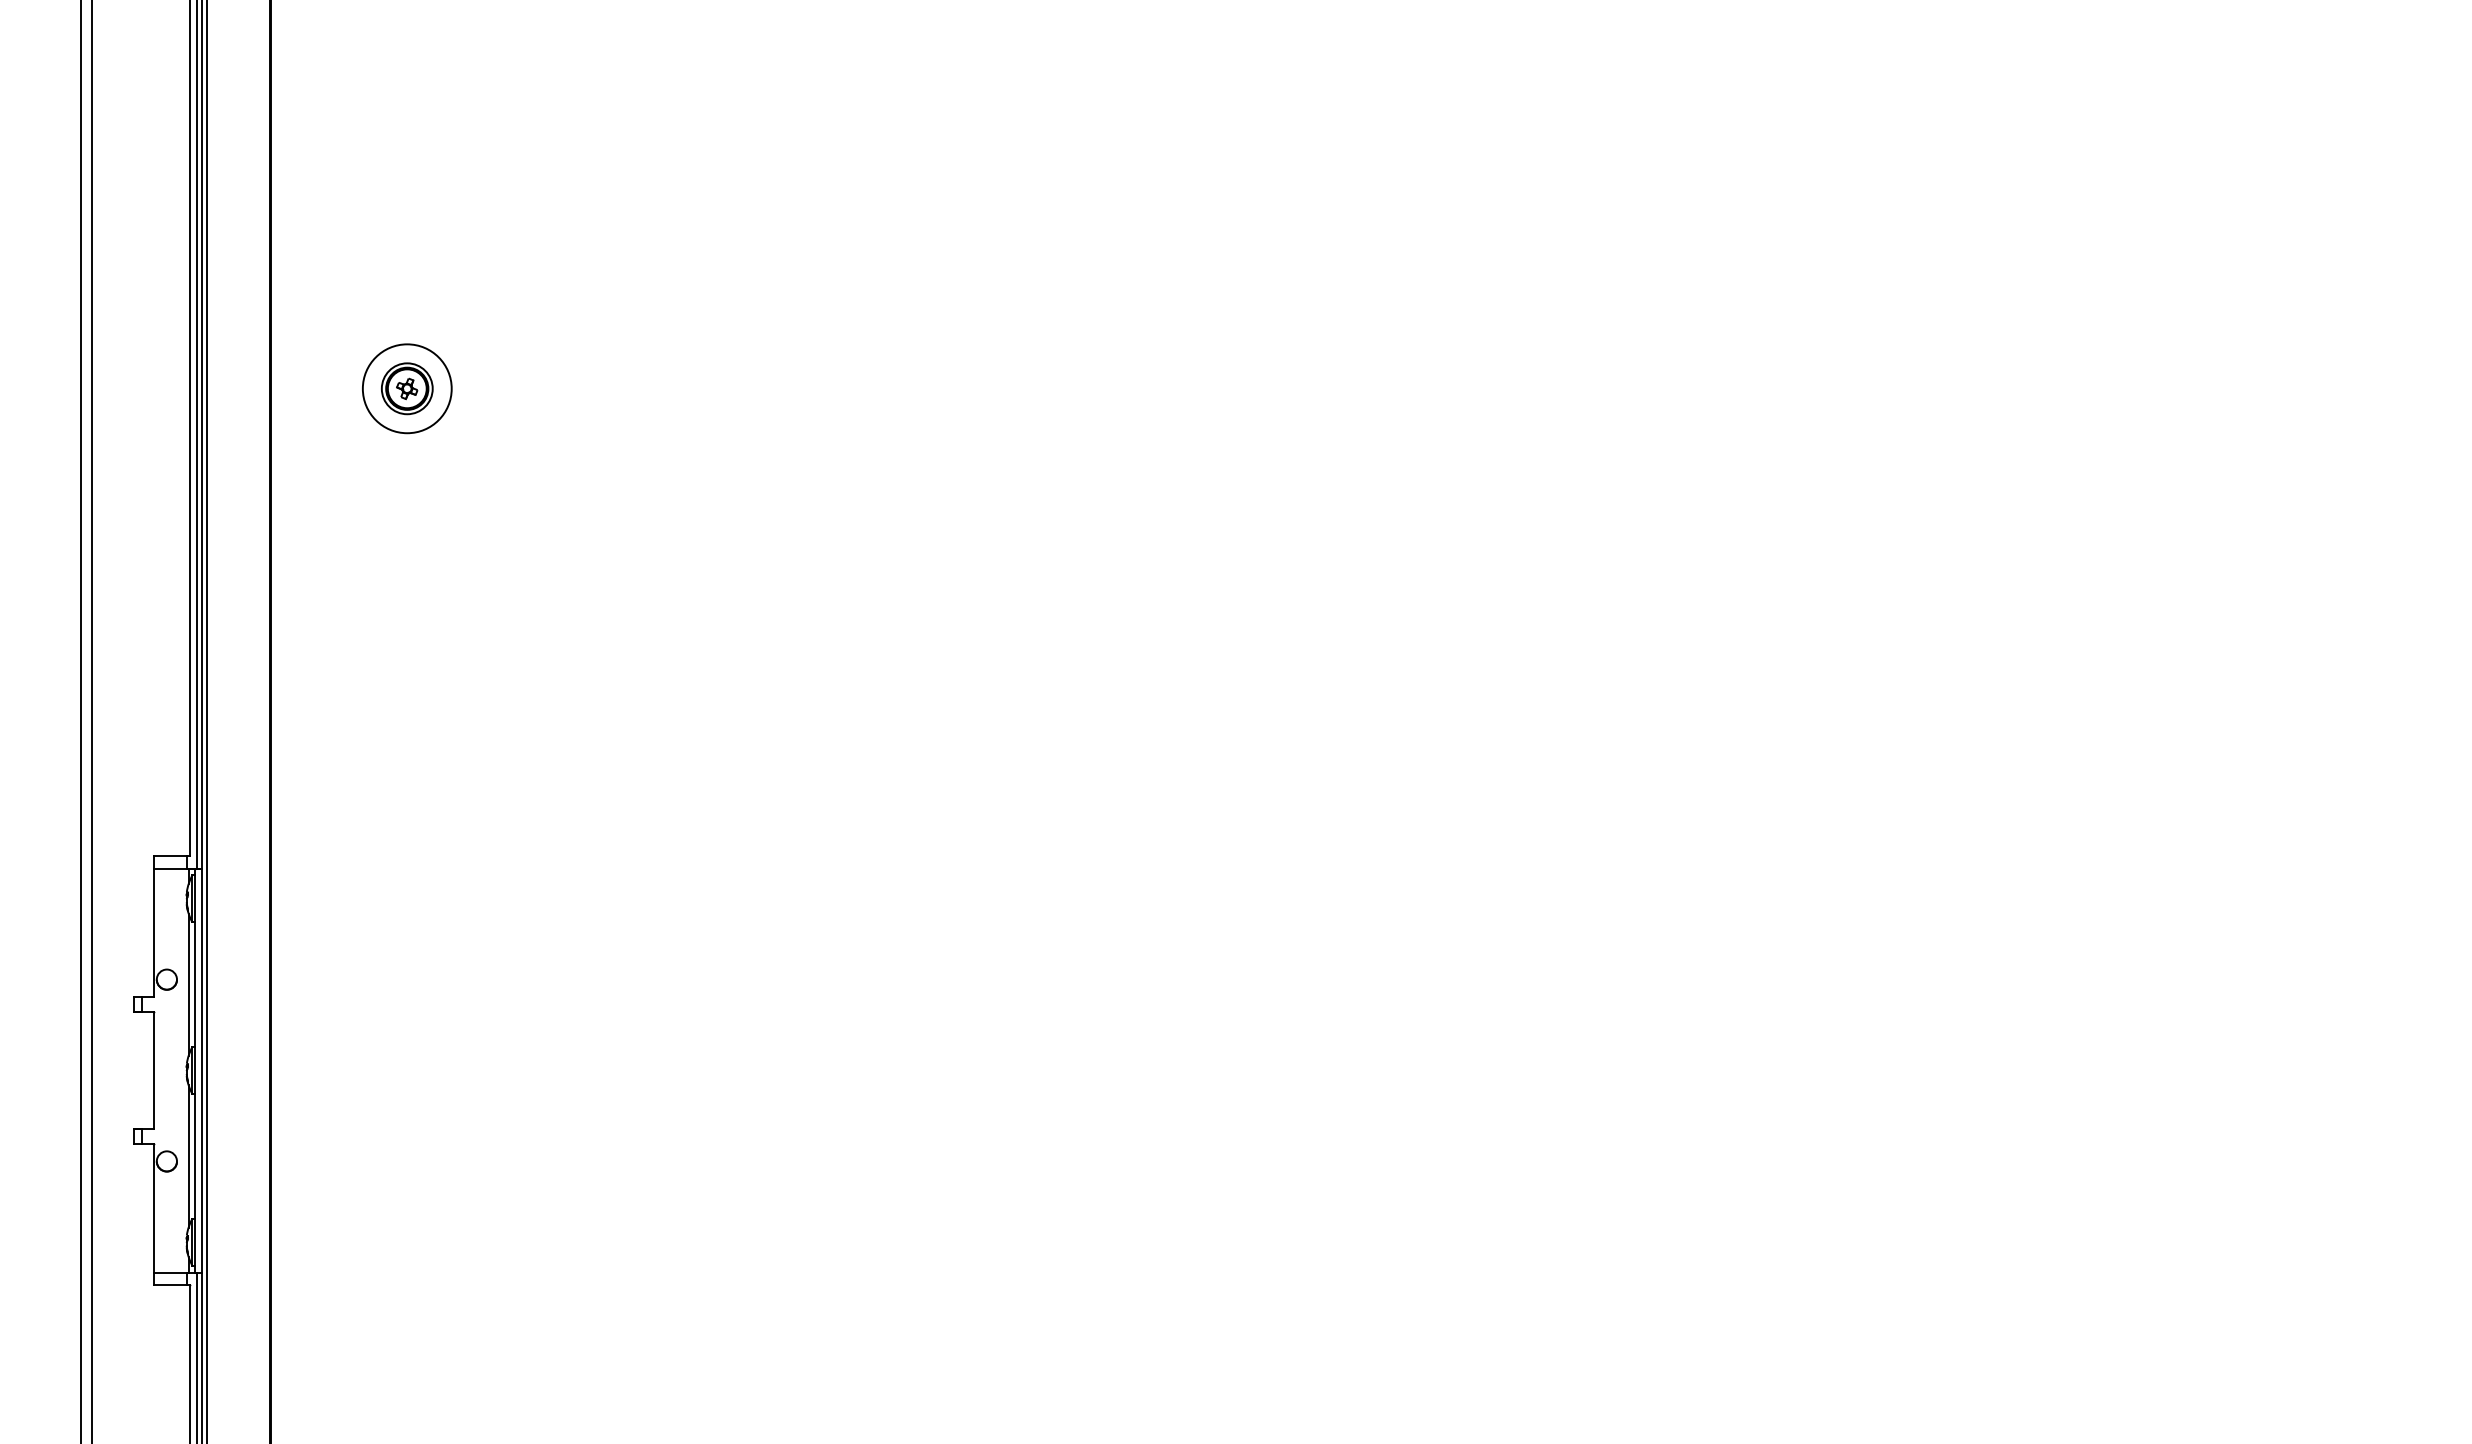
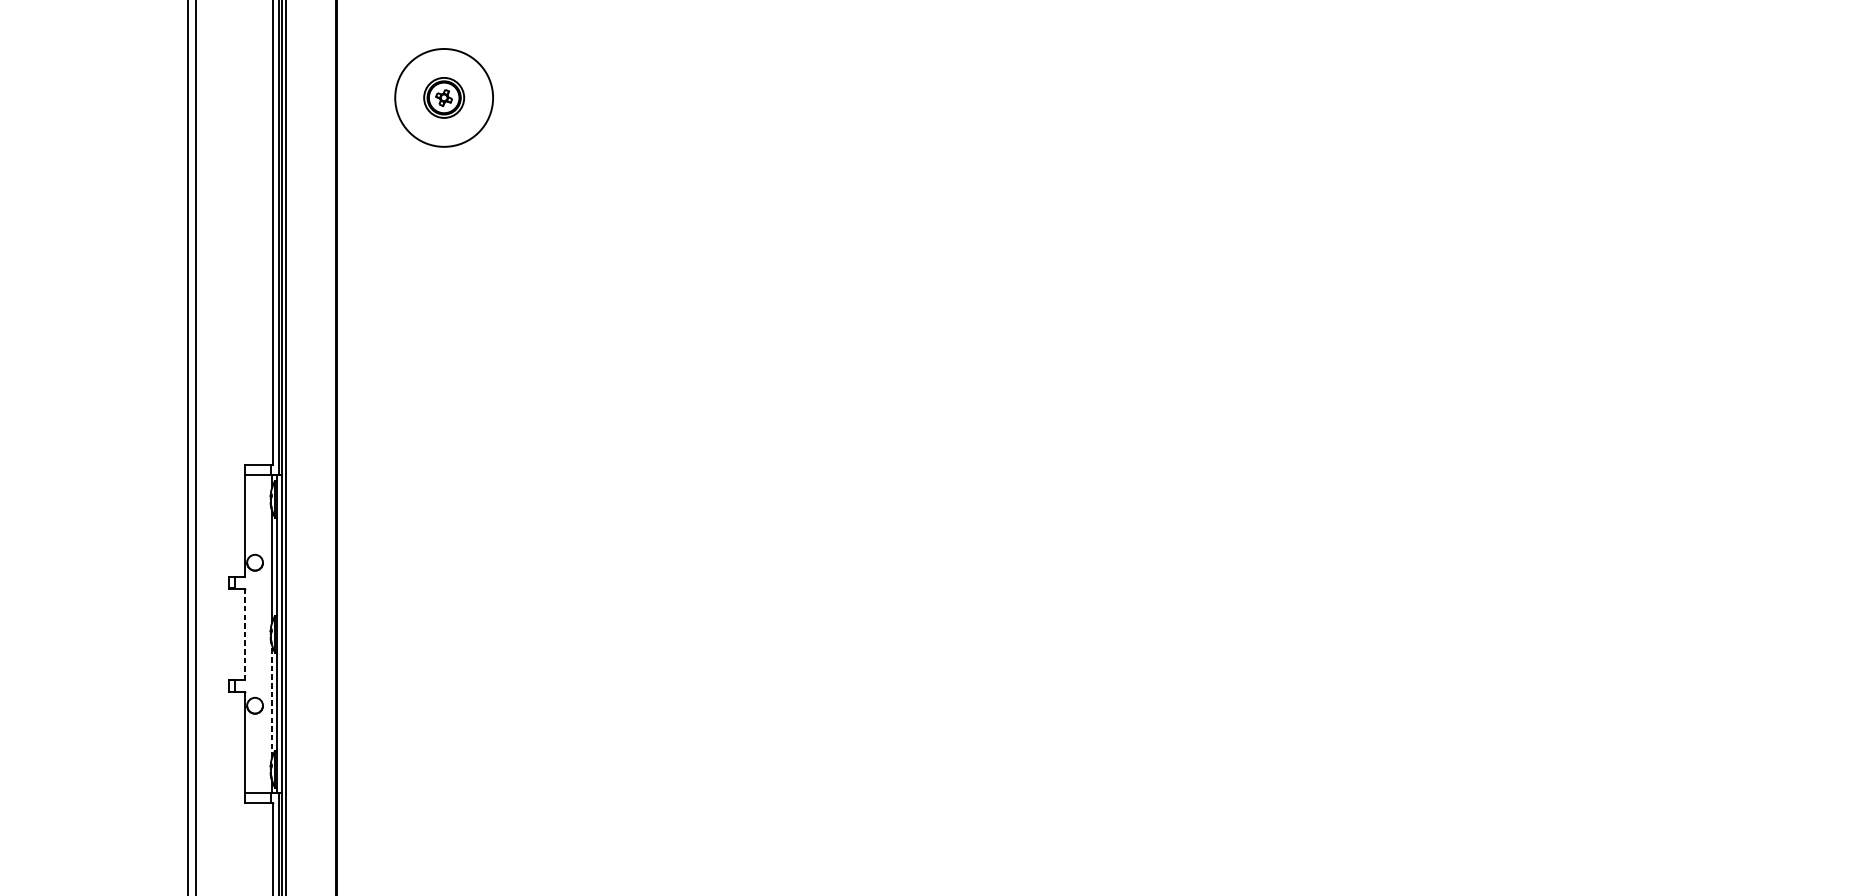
circle: (406, 388) -> (443, 97), size x1.4
line: (154, 1071) -> (245, 635), solid -> dashed
line: (188, 1155) -> (272, 701), solid -> dashed

